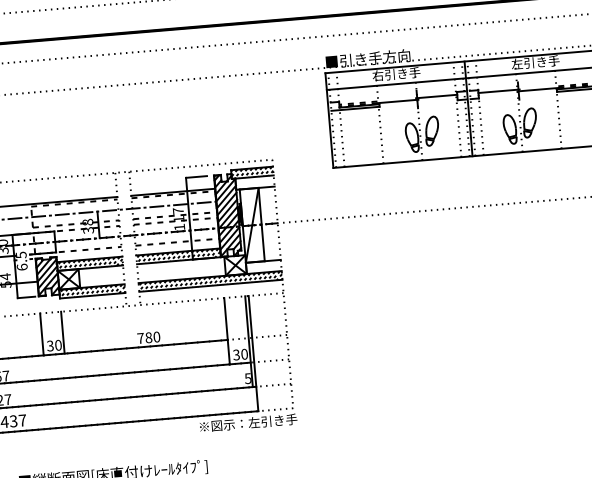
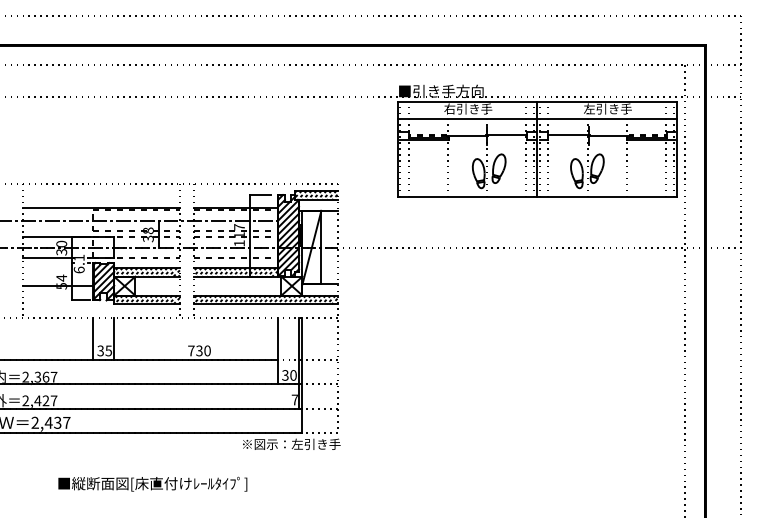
text: (21, 254) -> (79, 257), 6.5 -> 6.1
text: (148, 337) -> (199, 350), 780 -> 730
text: (58, 344) -> (108, 350), 30 -> 35
text: (247, 378) -> (294, 399), 5 -> 7

